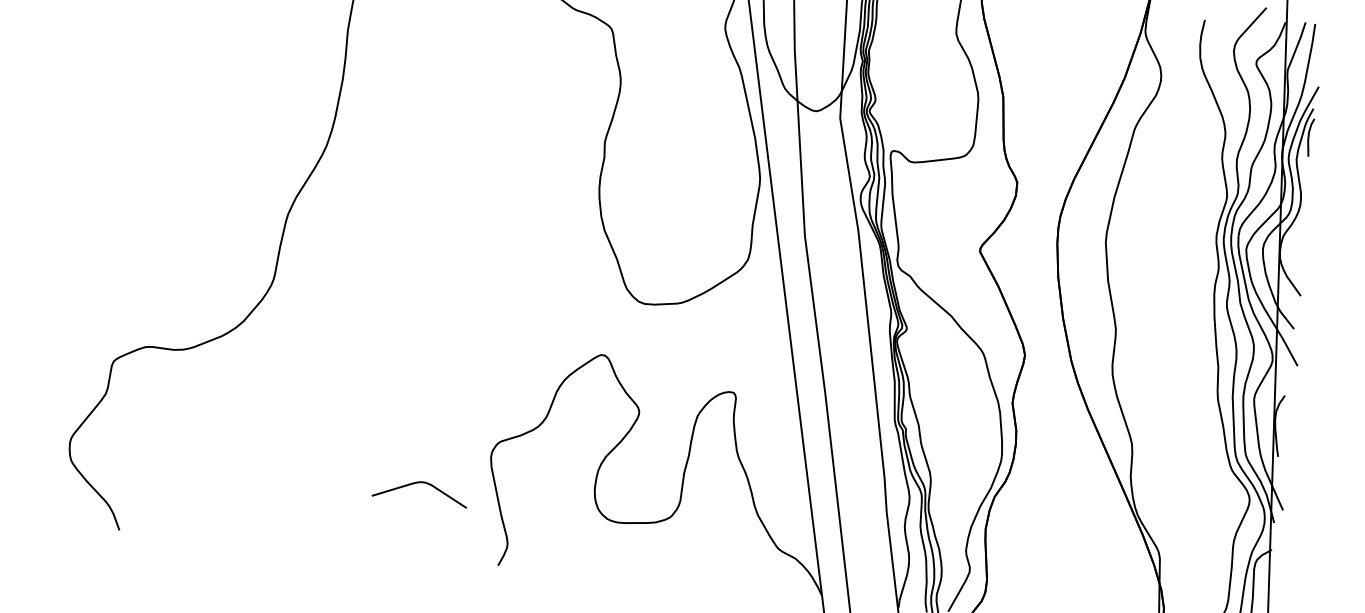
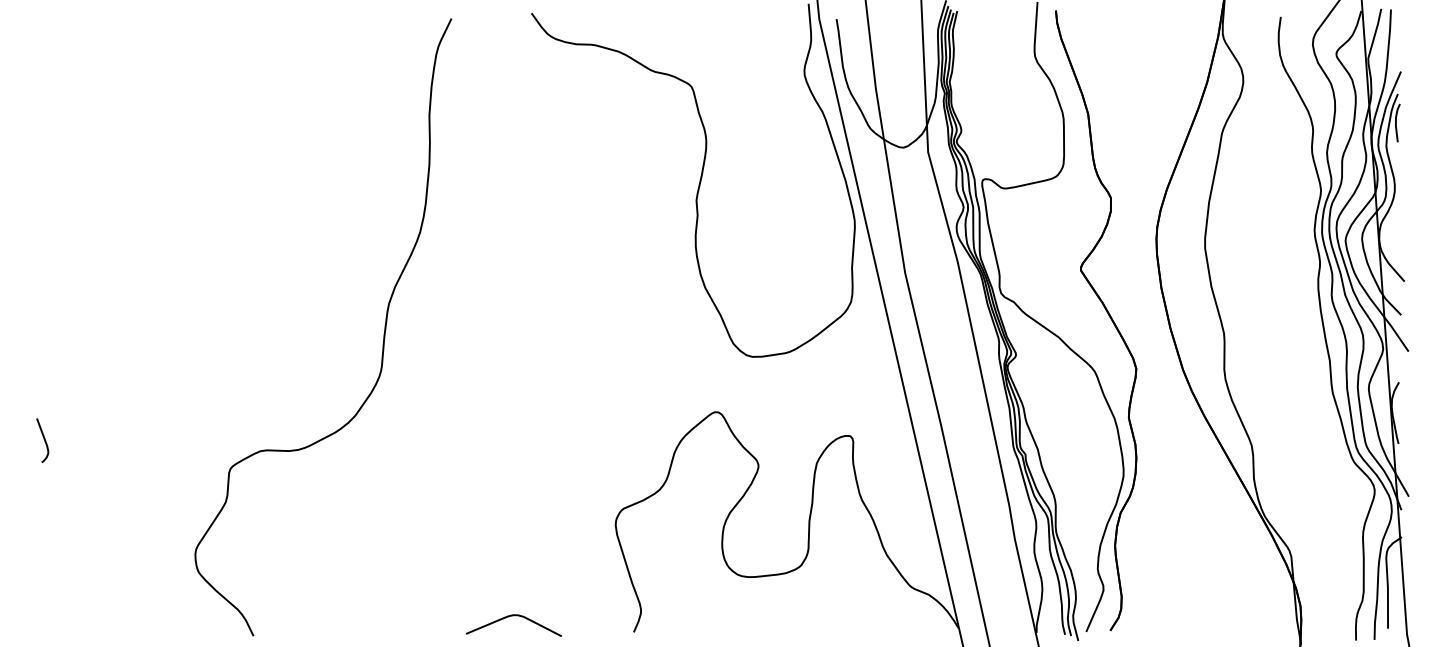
curve: (420, 483) -> (513, 616), moved

